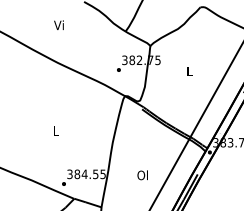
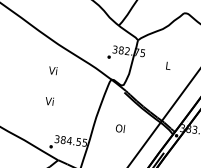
text: (58, 24) -> (52, 69), moved
text: (55, 130) -> (49, 101), L -> Vi
text: (142, 175) -> (120, 128), moved

